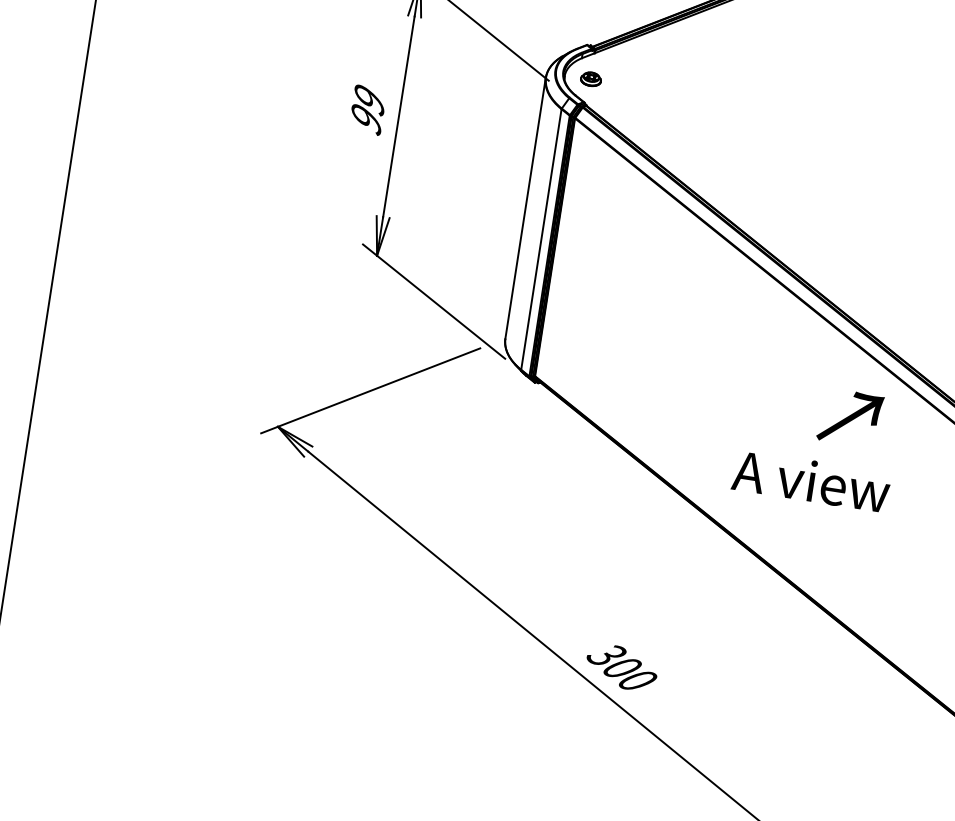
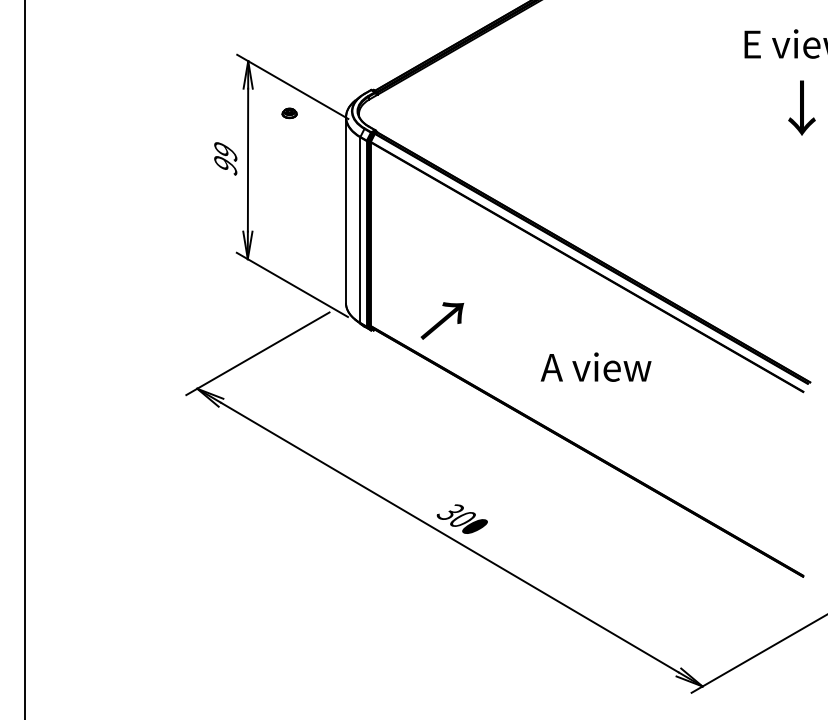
part: (590, 79) -> (289, 113), moved
text: (850, 417) -> (442, 320), moved
text: (810, 480) -> (595, 366), moved

